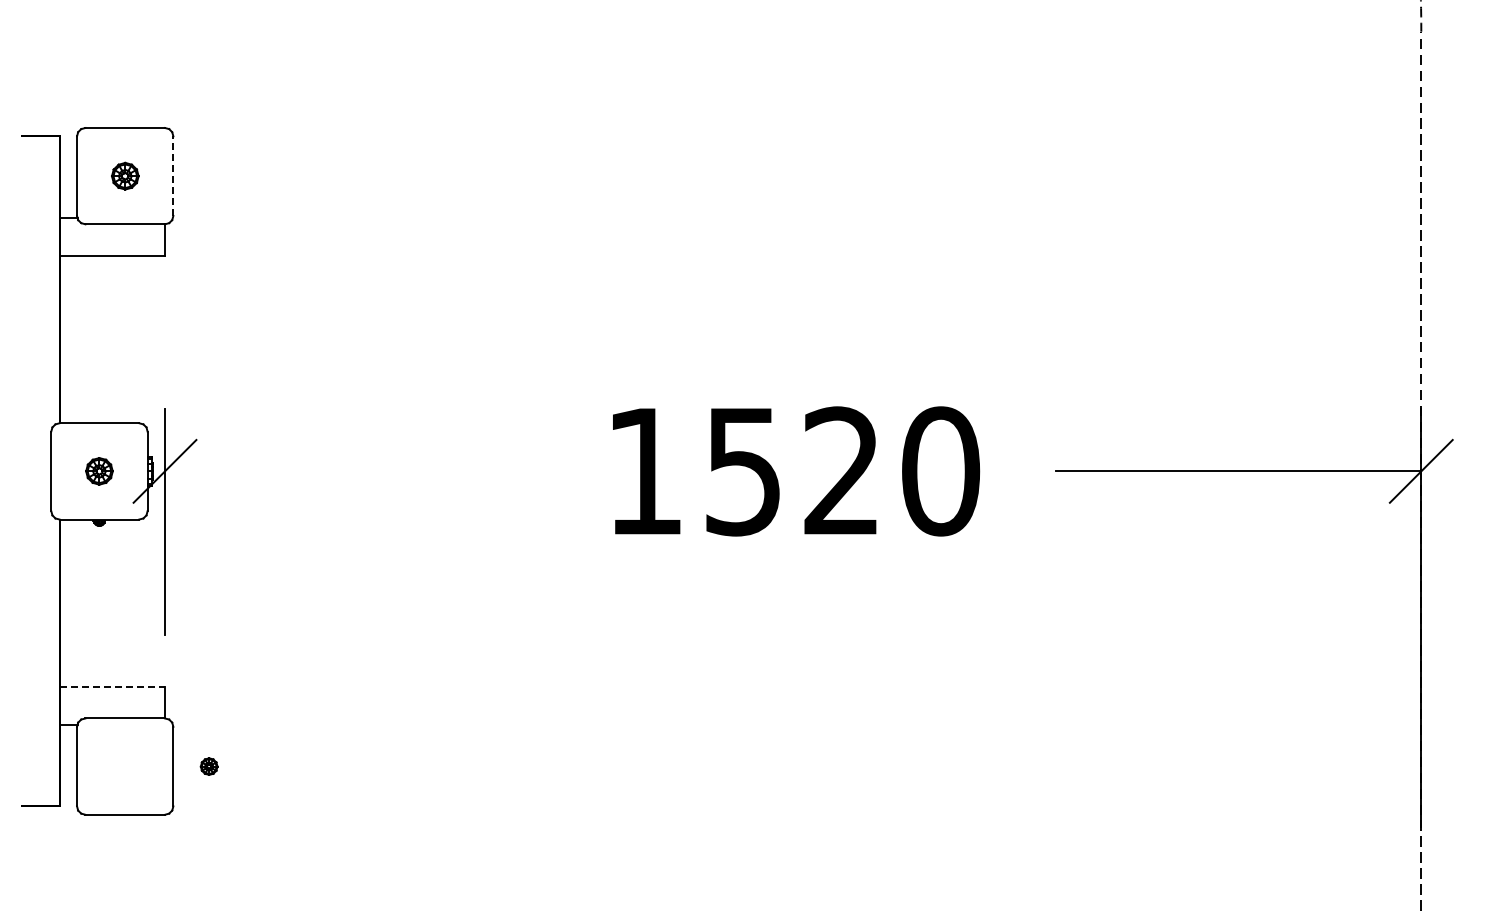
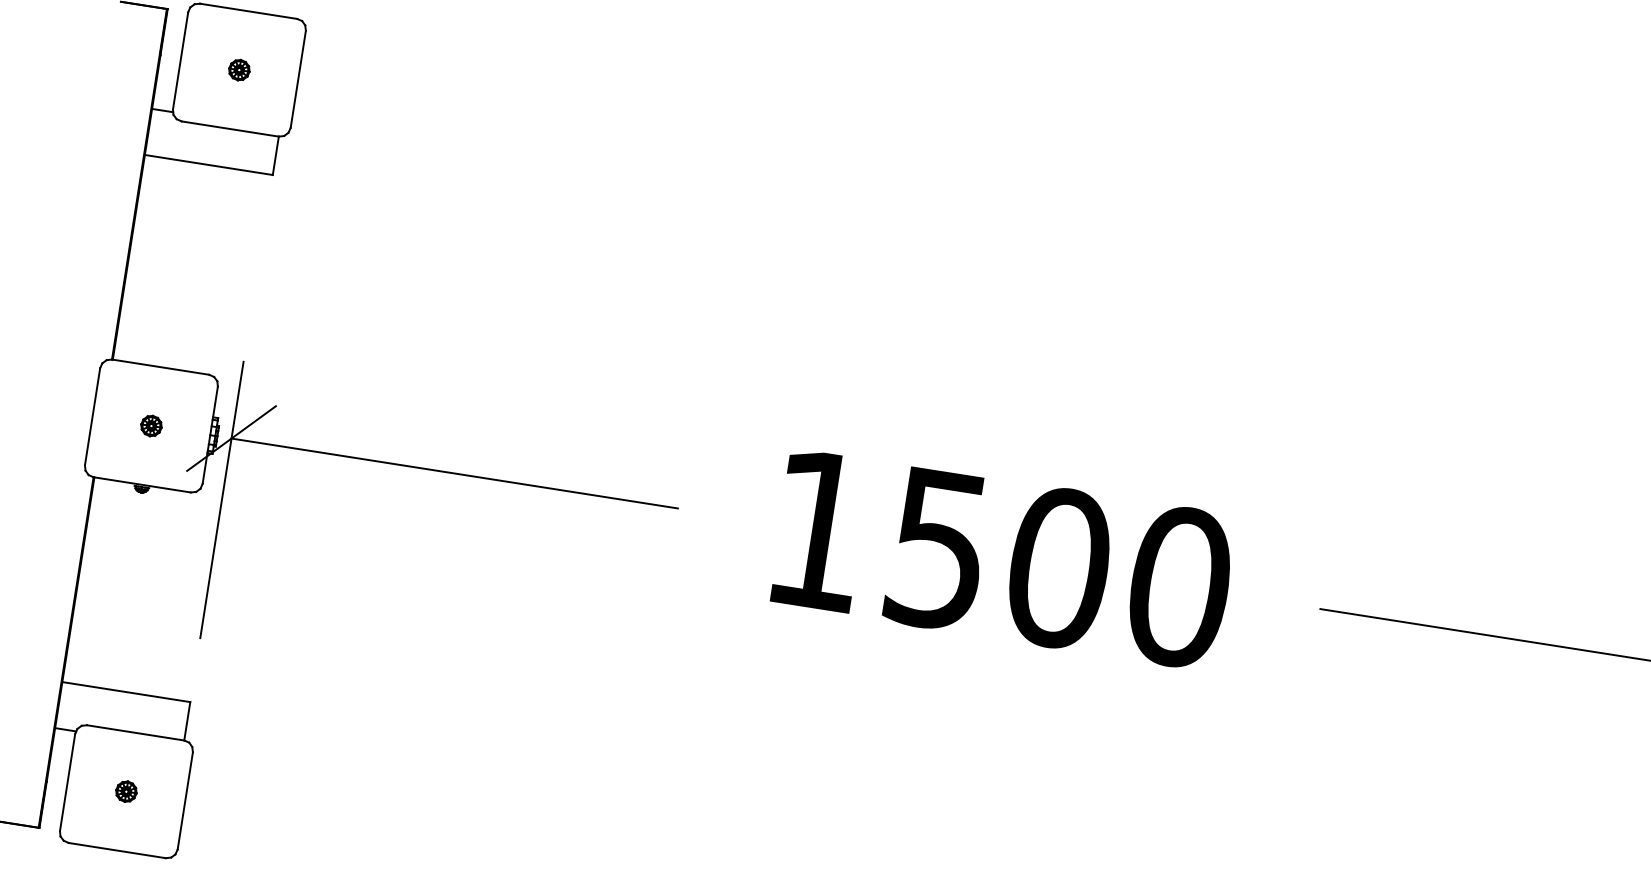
part: (124, 175) -> (238, 69), size x0.62
line: (173, 176) -> (298, 79), dashed -> solid
part: (99, 471) -> (151, 426), size x0.62
line: (347, 471) -> (454, 473), added
text: (842, 471) -> (1059, 568), 1520 -> 1500
line: (113, 687) -> (127, 692), dashed -> solid
part: (208, 766) -> (125, 791), moved

